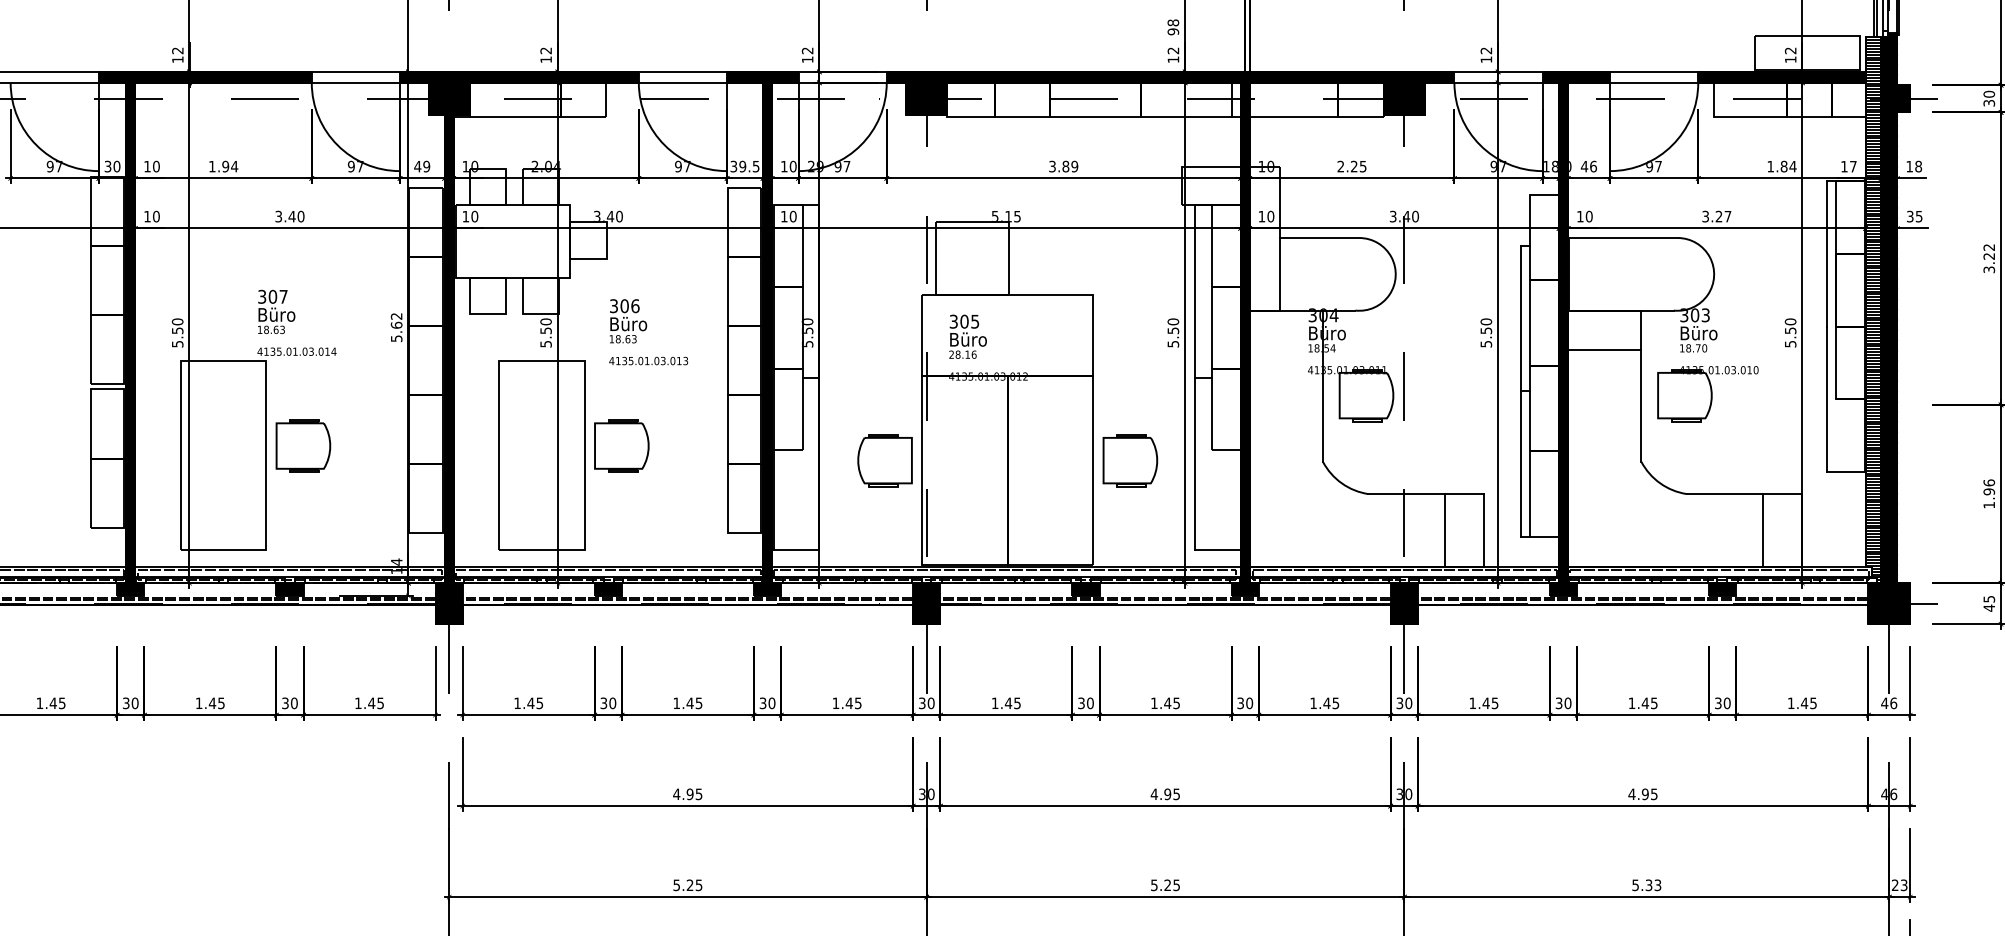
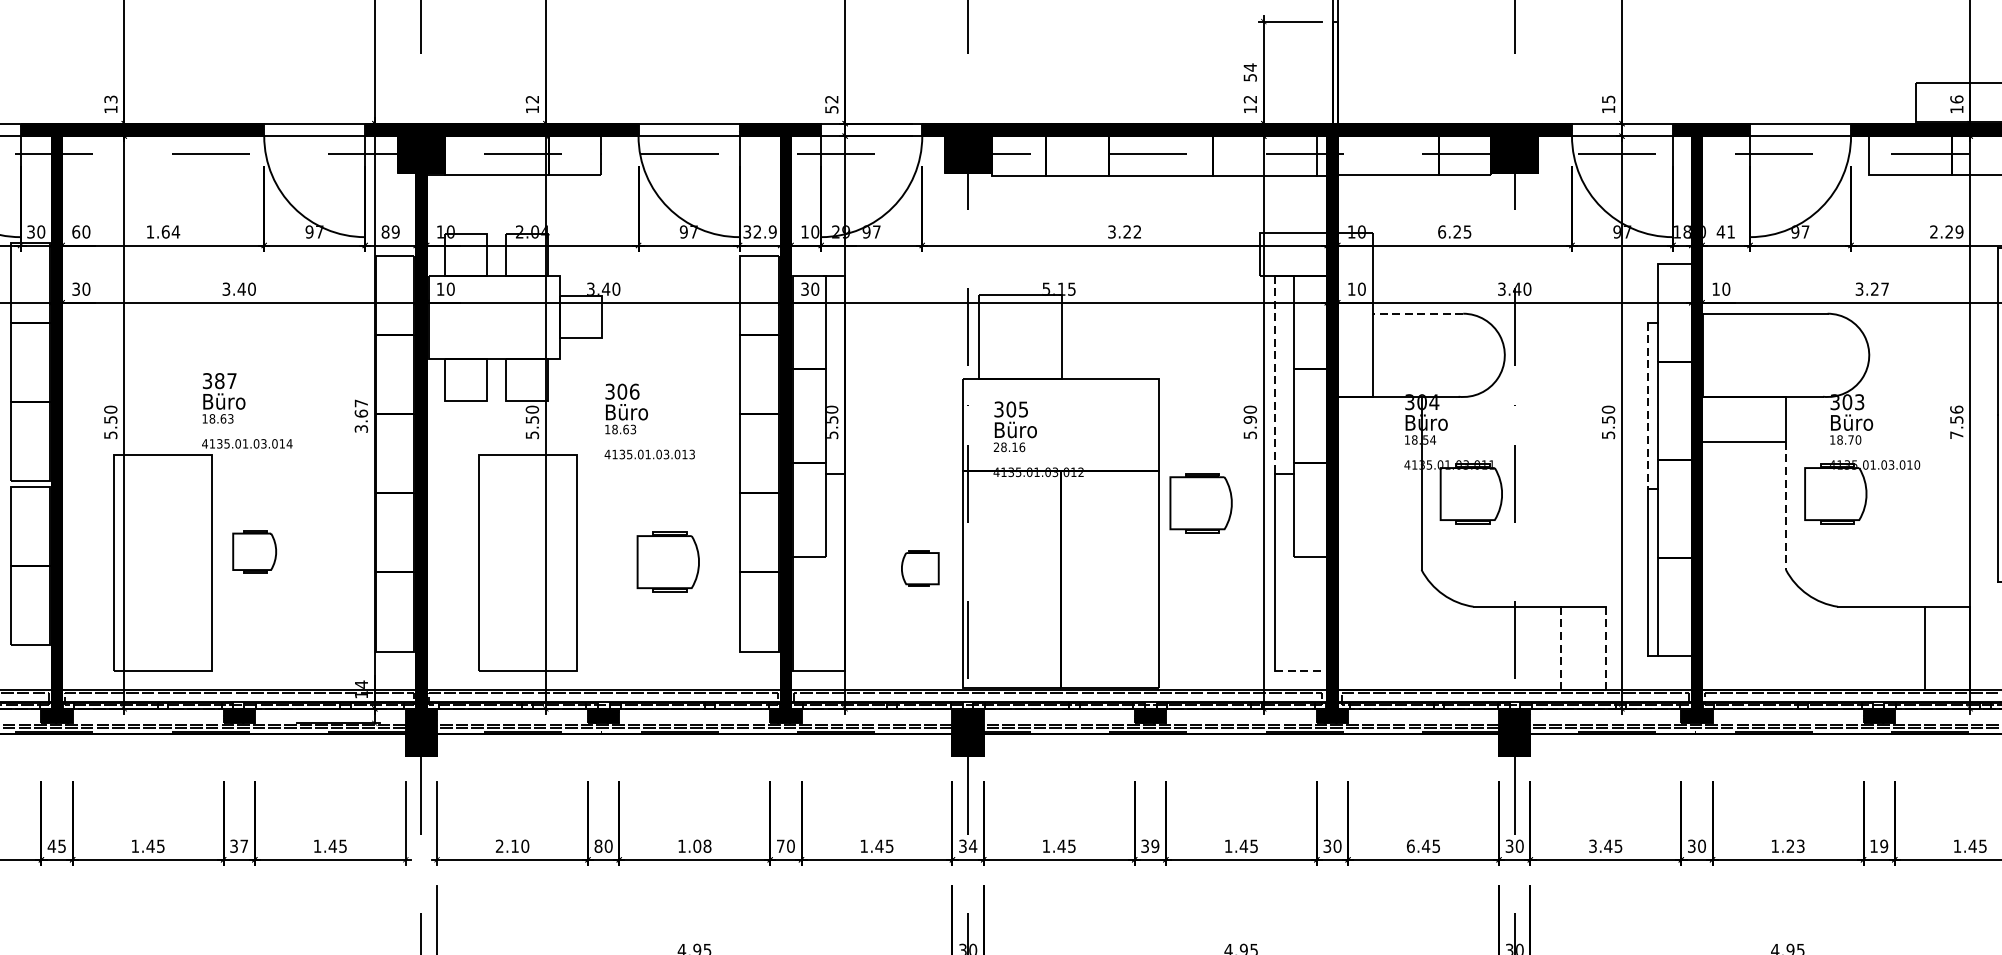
text: (1173, 27) -> (1250, 72), 98 -> 54
text: (177, 50) -> (110, 99), 12 -> 13
text: (1486, 50) -> (1608, 99), 12 -> 15
text: (1790, 50) -> (1956, 99), 12 -> 16
text: (807, 59) -> (831, 109), 12 -> 52
text: (147, 166) -> (76, 231), 10 -> 60
text: (225, 166) -> (165, 231), 1.94 -> 1.64
text: (417, 166) -> (385, 231), 49 -> 89
text: (749, 166) -> (765, 231), 39.5 -> 32.9
text: (1070, 166) -> (1132, 231), 3.89 -> 3.22
text: (1340, 166) -> (1441, 231), 2.25 -> 6.25
text: (1593, 166) -> (1731, 231), 46 -> 41
text: (1781, 166) -> (1946, 231), 1.84 -> 2.29
text: (147, 216) -> (76, 289), 10 -> 30
text: (784, 216) -> (805, 289), 10 -> 30
line: (1319, 238) -> (1417, 314), solid -> dashed
line: (1195, 291) -> (1275, 374), solid -> dashed
text: (272, 296) -> (219, 380), 307 -> 387
line: (1520, 318) -> (1647, 405), solid -> dashed
text: (396, 327) -> (361, 416), 5.62 -> 3.67
text: (1172, 330) -> (1249, 419), 5.50 -> 5.90
text: (1790, 332) -> (1956, 421), 5.50 -> 7.56
line: (1641, 405) -> (1786, 505), solid -> dashed
part: (303, 445) -> (254, 551), size x0.7
part: (621, 445) -> (667, 561), moved
part: (884, 460) -> (919, 568), size x0.6
part: (1130, 460) -> (1201, 503), moved
line: (1444, 530) -> (1560, 648), solid -> dashed
line: (1484, 530) -> (1606, 648), solid -> dashed
line: (1217, 550) -> (1300, 671), solid -> dashed
text: (1649, 702) -> (1795, 845), 1.45 -> 1.23
text: (130, 703) -> (56, 846), 30 -> 45
text: (293, 703) -> (243, 846), 30 -> 37
text: (528, 703) -> (512, 846), 1.45 -> 2.10
text: (603, 703) -> (598, 846), 30 -> 80
text: (694, 703) -> (702, 846), 1.45 -> 1.08
text: (762, 703) -> (780, 846), 30 -> 70
text: (930, 703) -> (972, 846), 30 -> 34
text: (1089, 703) -> (1154, 846), 30 -> 39
text: (1313, 703) -> (1410, 846), 1.45 -> 6.45
text: (1472, 703) -> (1592, 846), 1.45 -> 3.45
text: (1722, 703) -> (1878, 846), 30 -> 19

